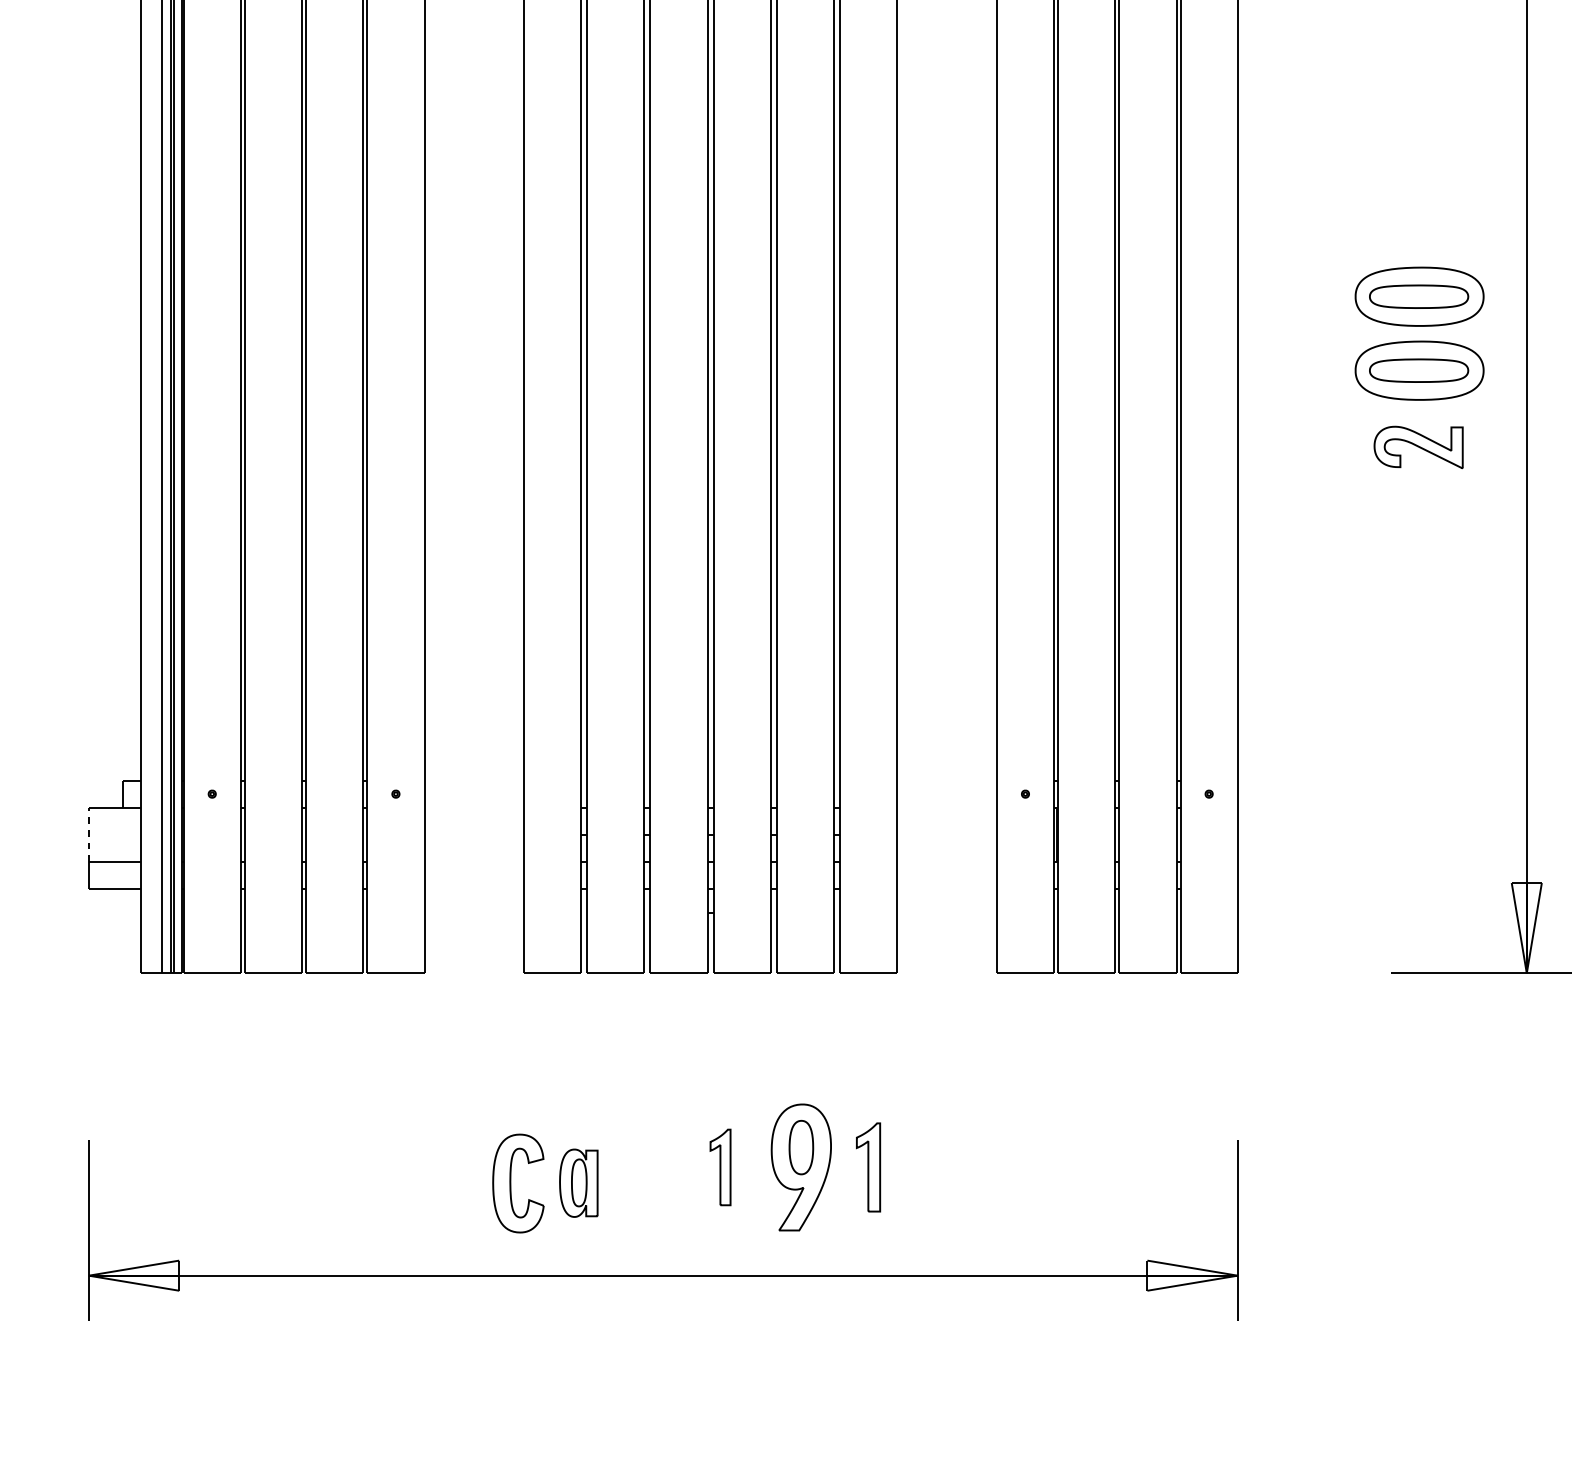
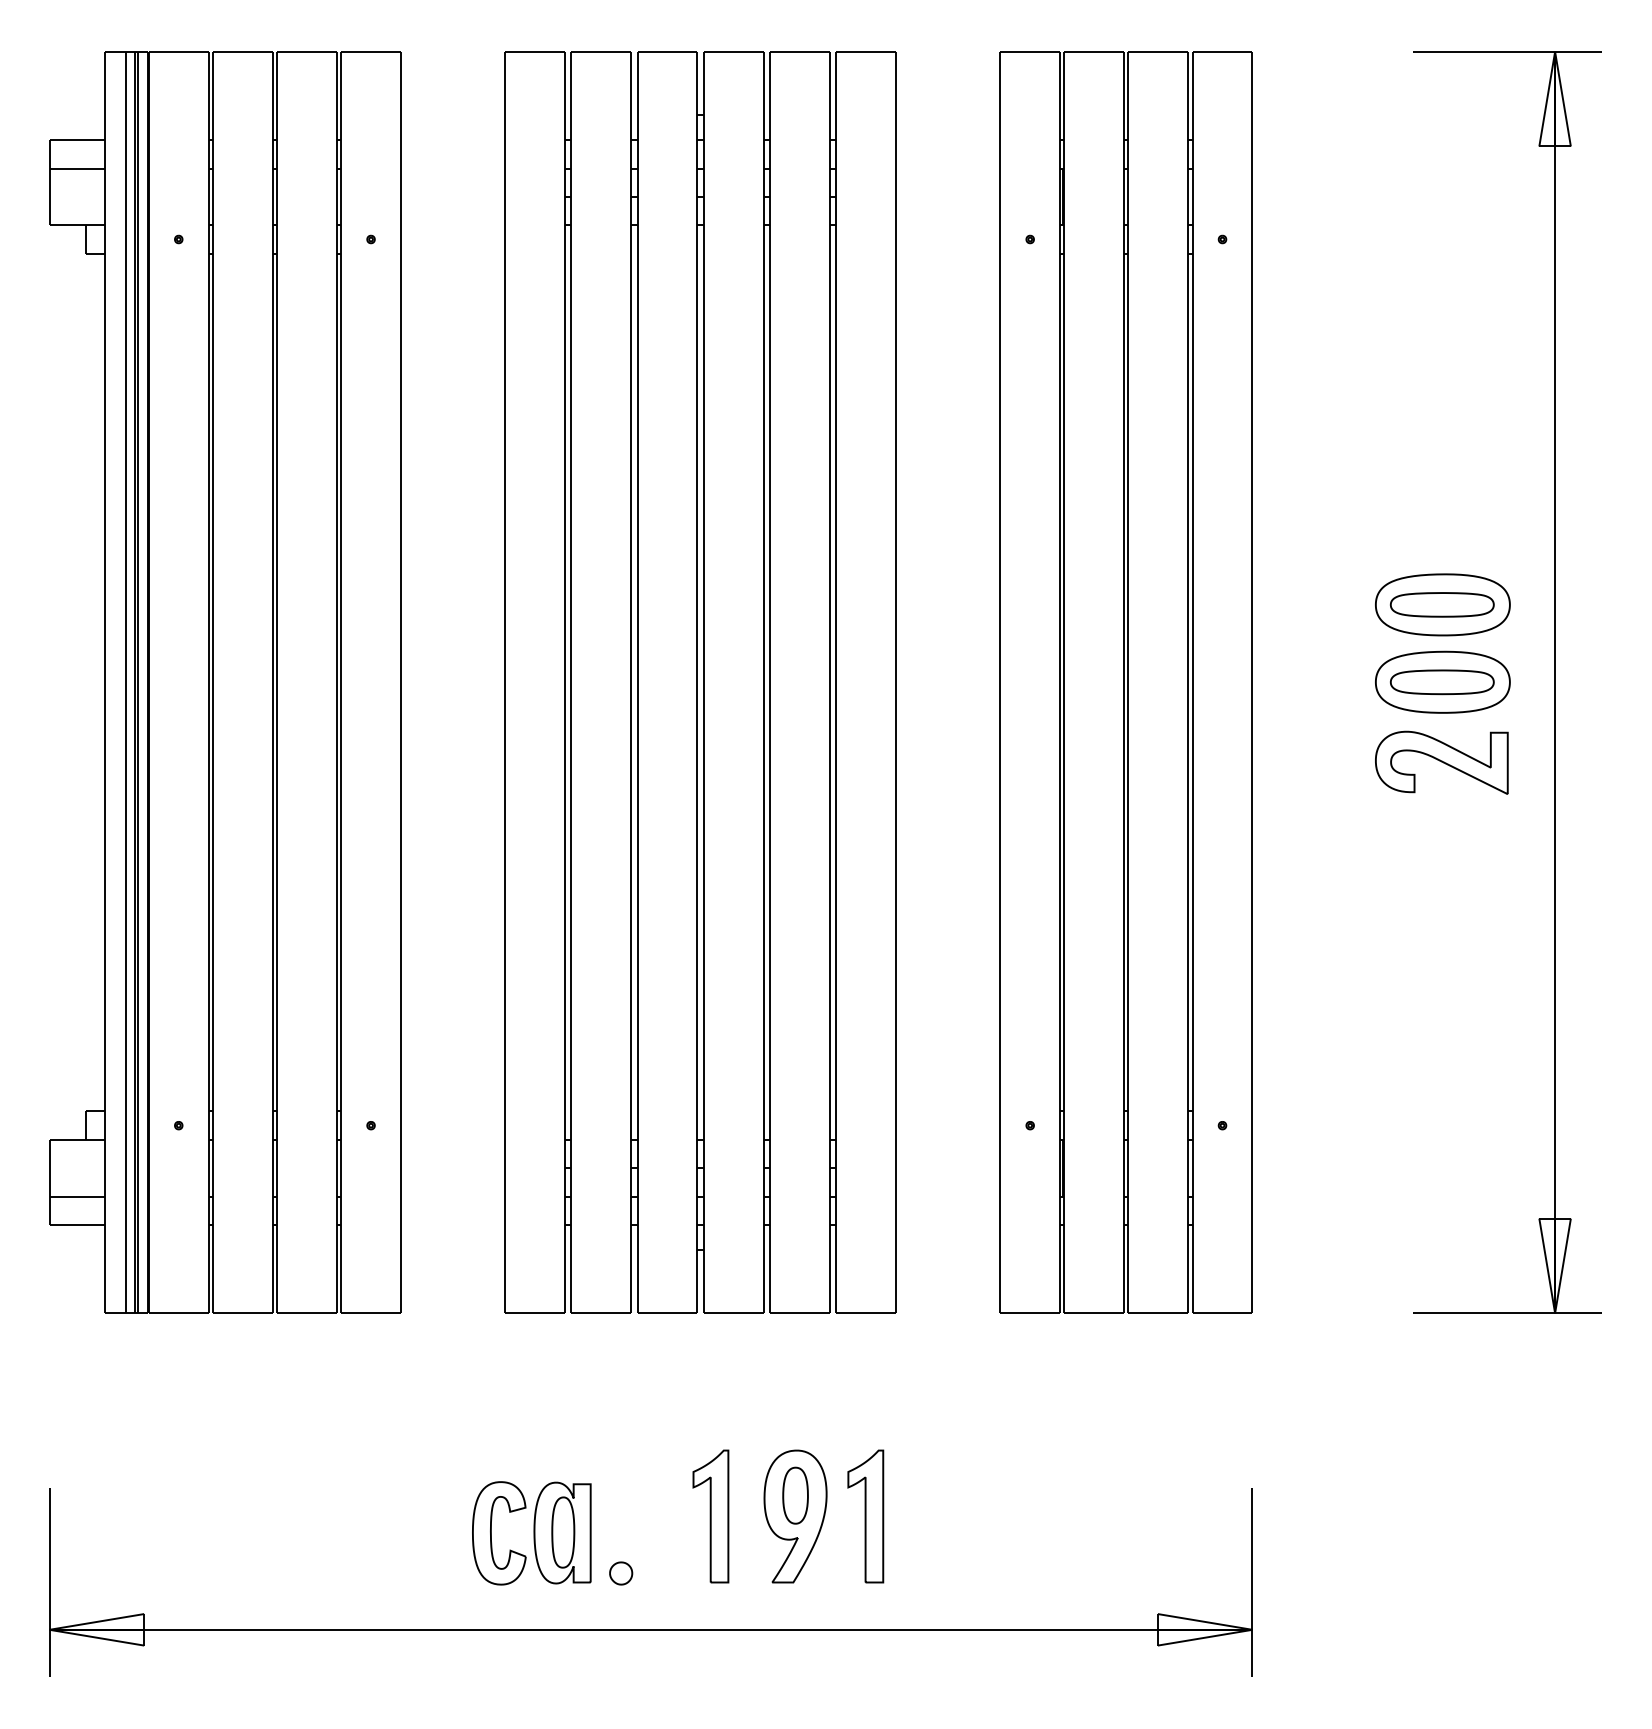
part: (1418, 447) -> (1441, 762), size x1.43
line: (88, 834) -> (49, 1167), dashed -> solid
part: (720, 1167) -> (710, 1516), size x1.67
part: (868, 1167) -> (865, 1516), size x1.43
part: (578, 1182) -> (562, 1532), size x1.43
part: (635, 1221) -> (621, 1573), added

